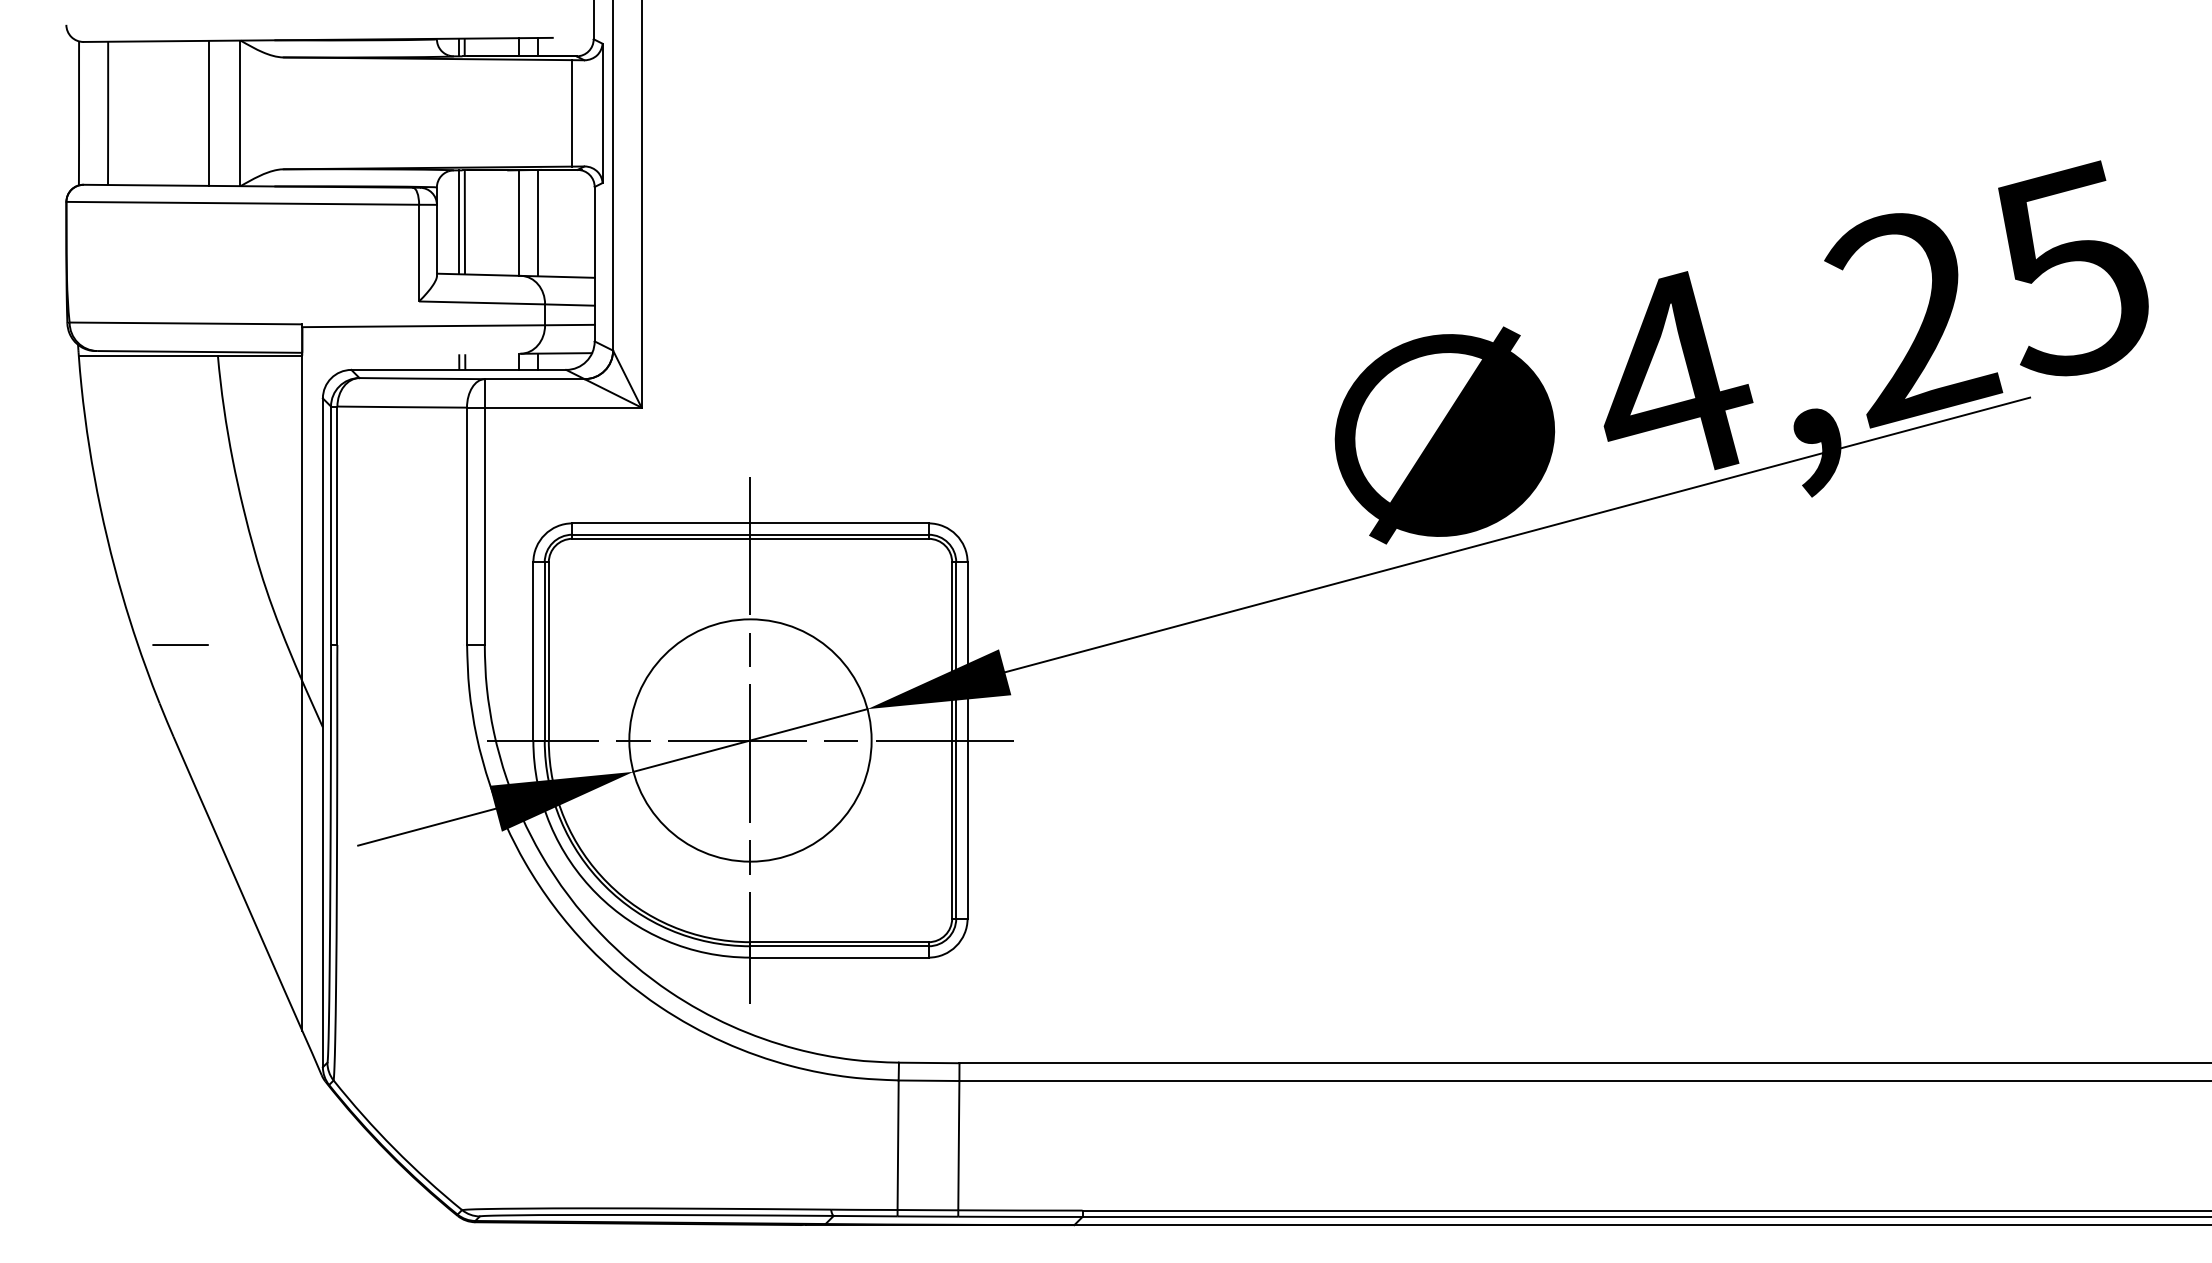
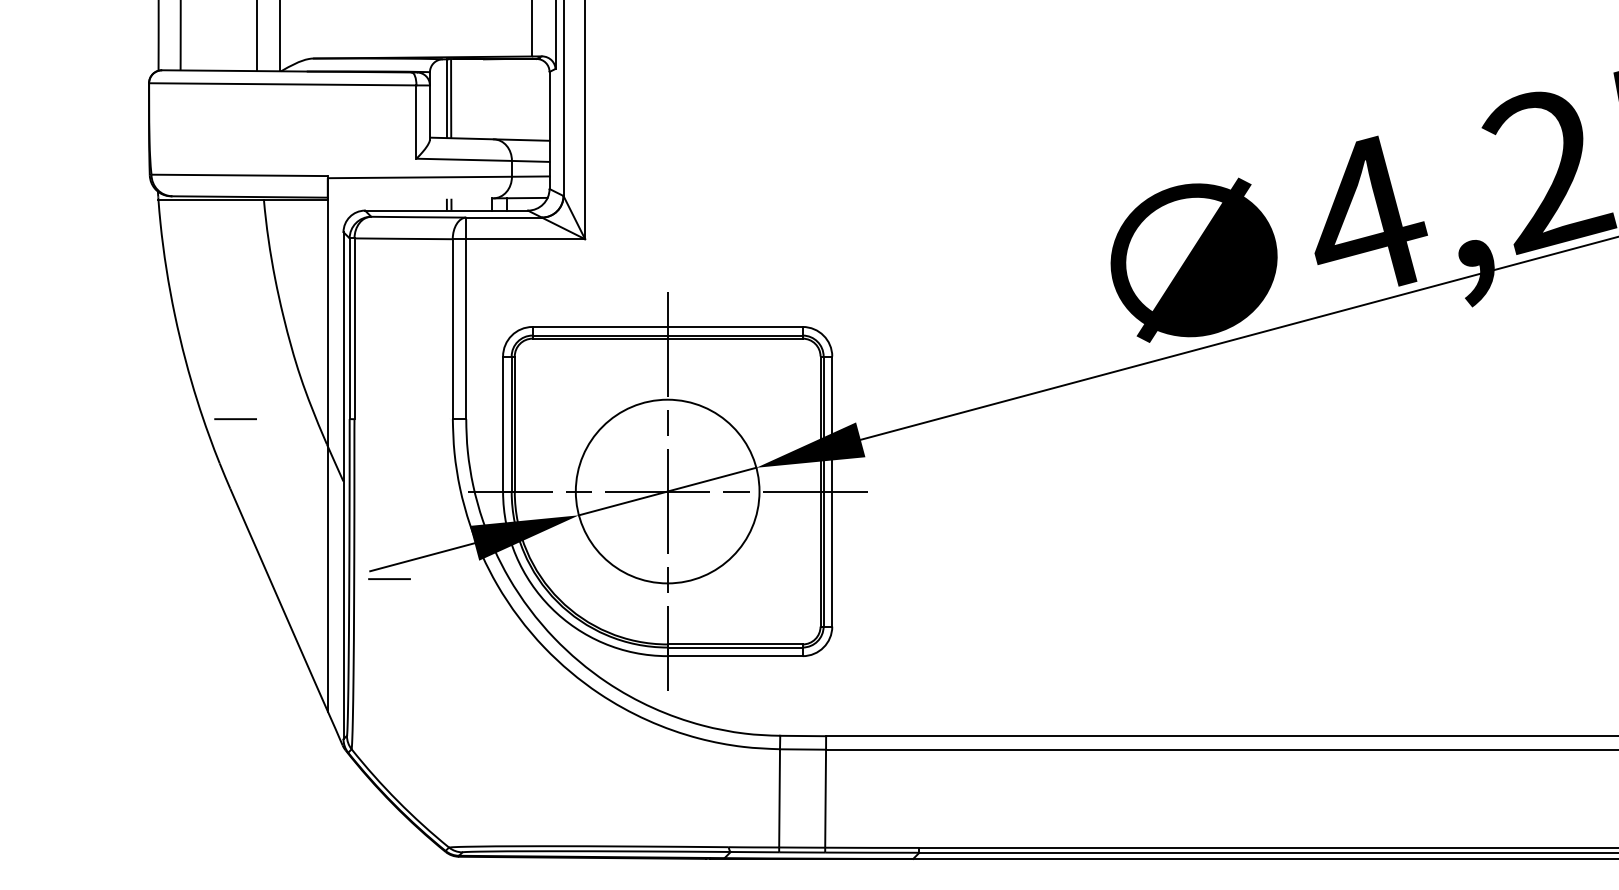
line: (518, 222) -> (491, 98), removed
line: (537, 223) -> (506, 99), removed
line: (383, 855) -> (389, 578), added

